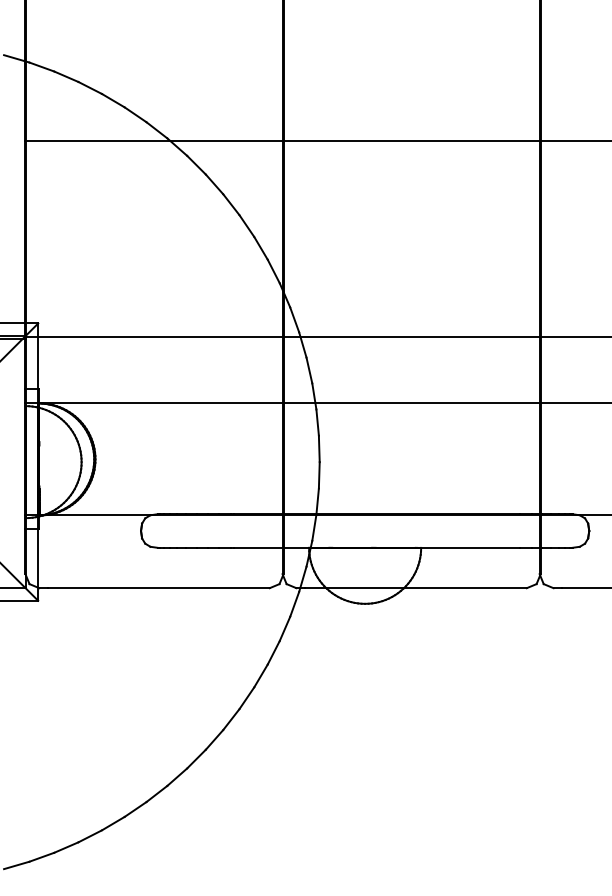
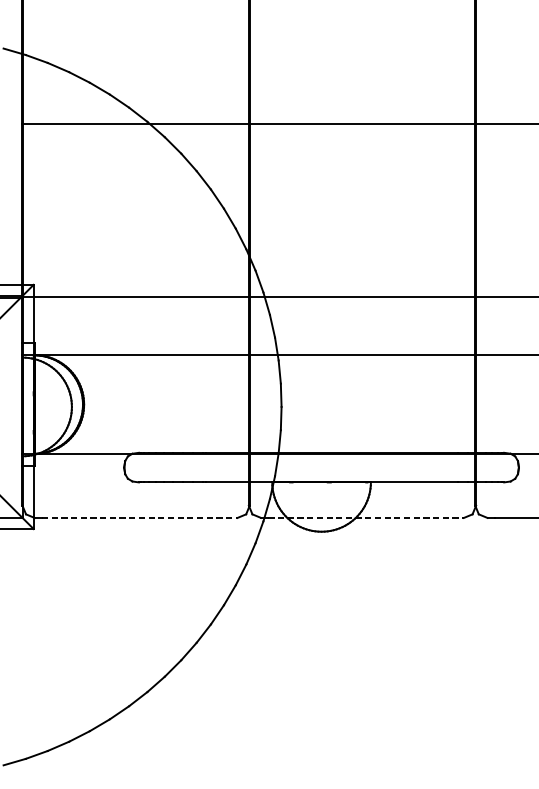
line: (159, 588) -> (140, 518), solid -> dashed
line: (416, 588) -> (366, 518), solid -> dashed

